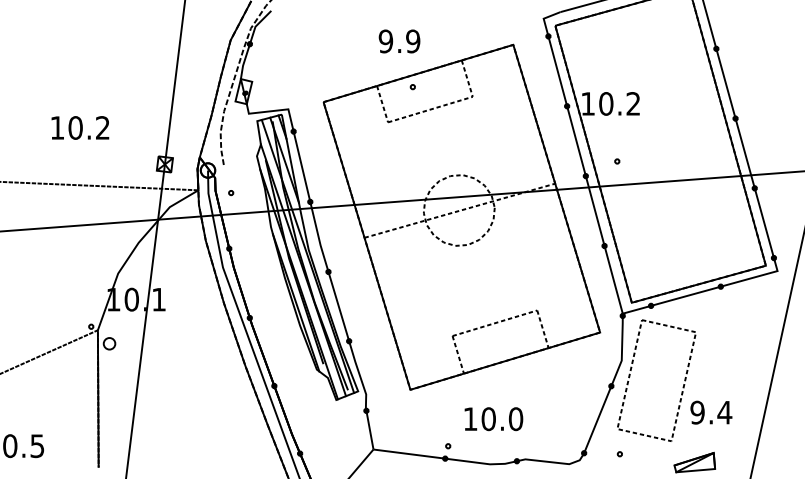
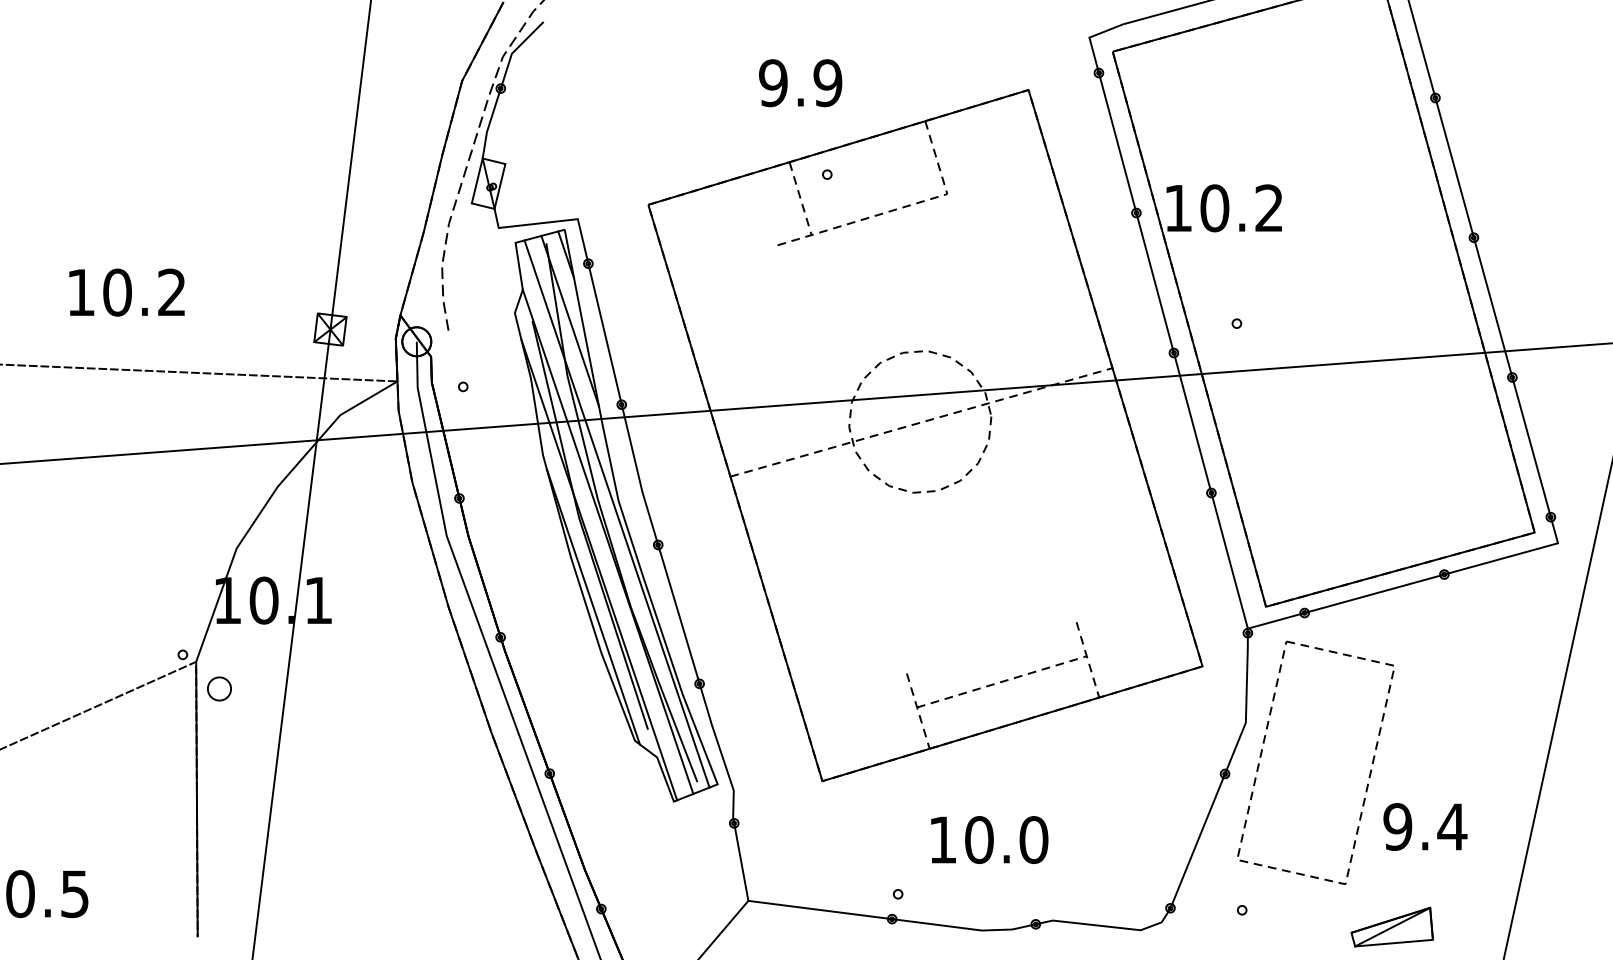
line: (382, 104) -> (800, 199), moved
text: (80, 127) -> (127, 291), moved
line: (494, 323) -> (1000, 682), moved

